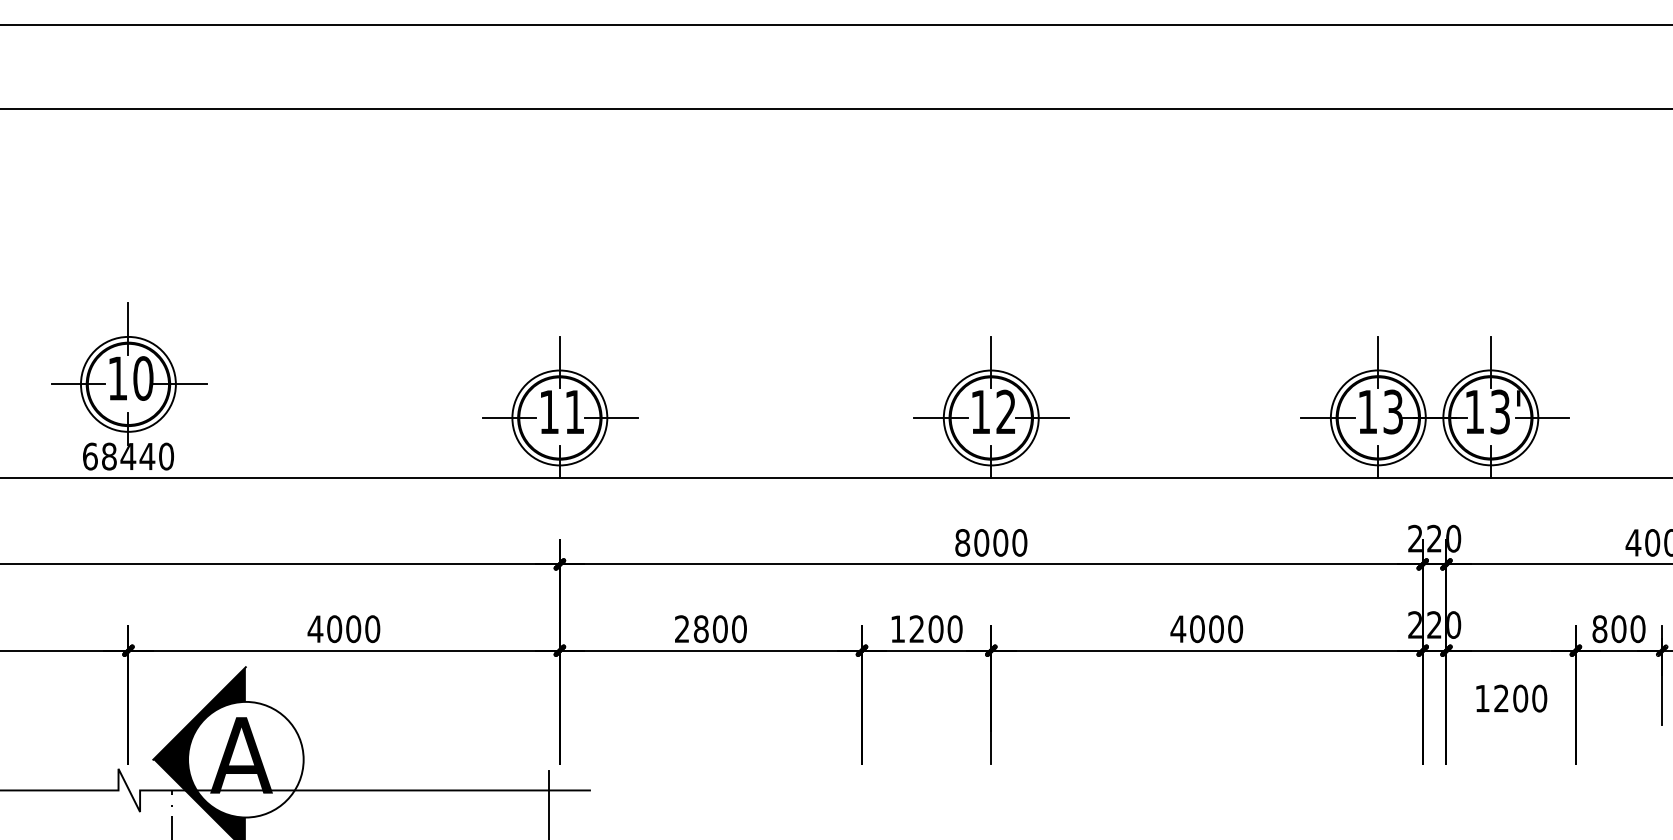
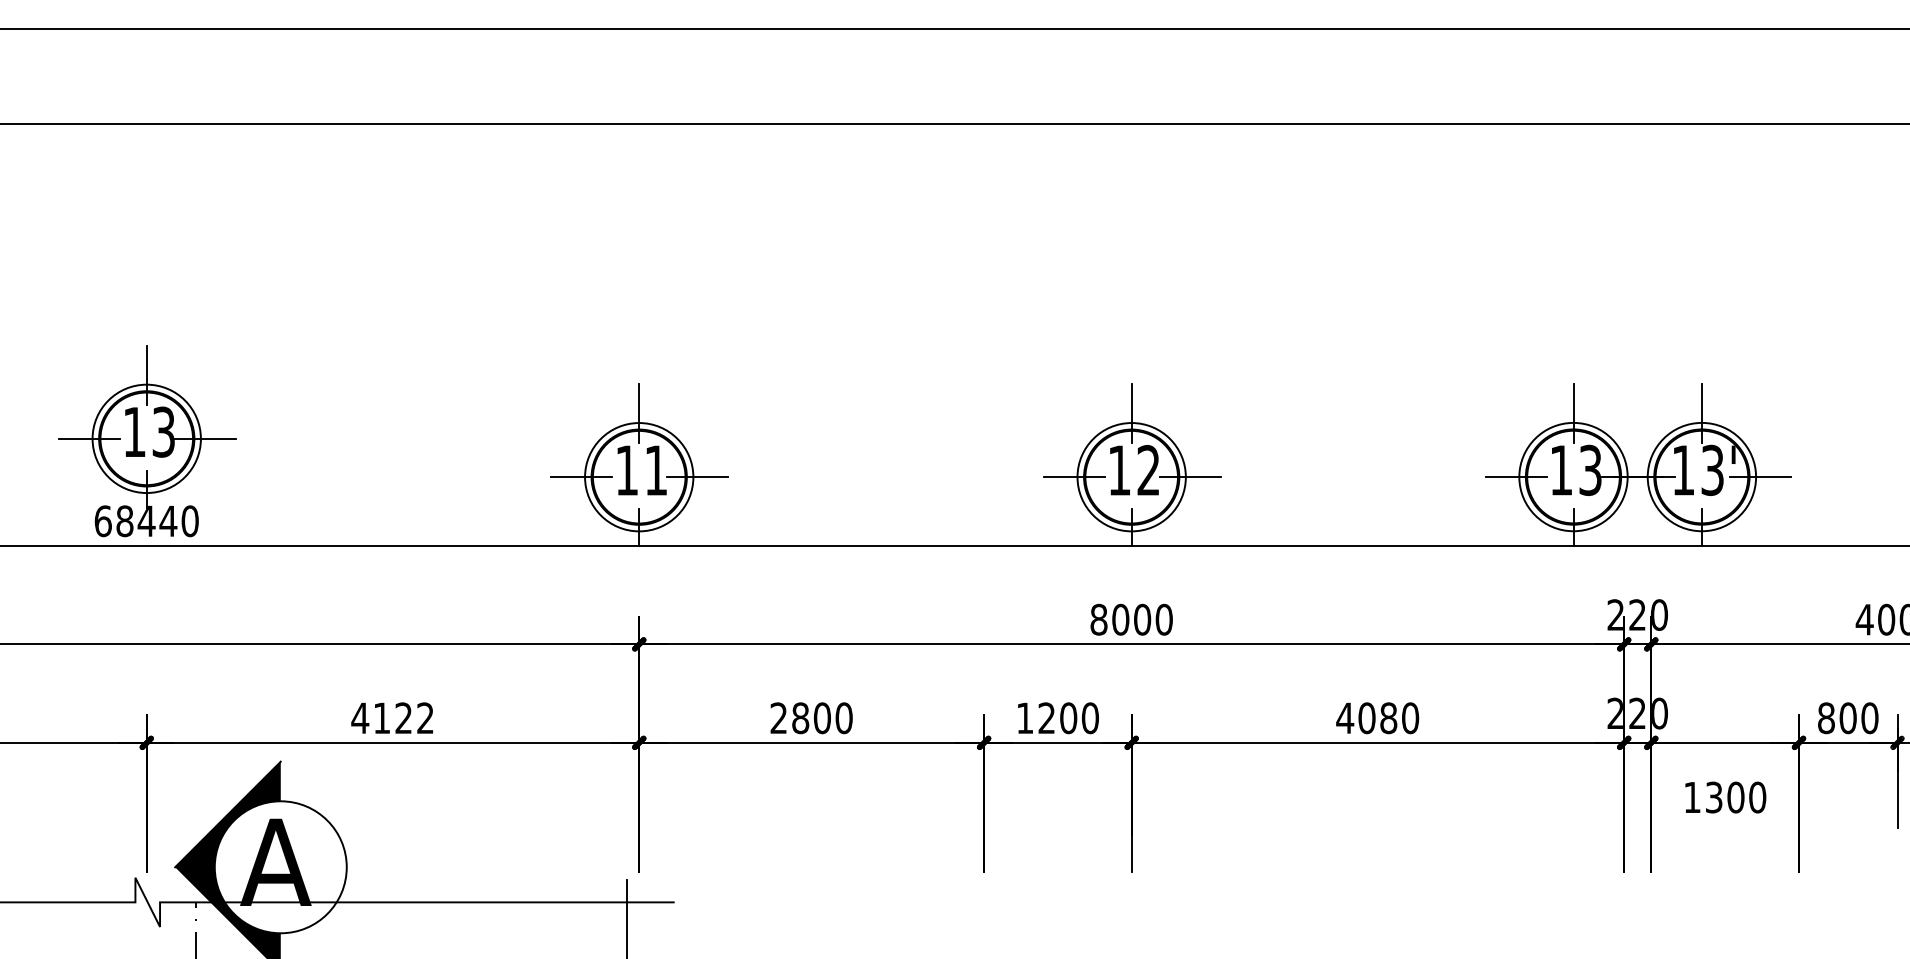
text: (143, 378) -> (163, 432), 10 -> 13
text: (1216, 628) -> (1388, 717), 4000 -> 4080
text: (353, 629) -> (403, 718), 4000 -> 4122
text: (1501, 698) -> (1714, 797), 1200 -> 1300

